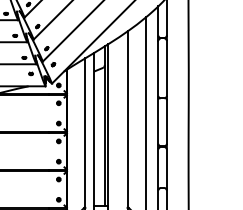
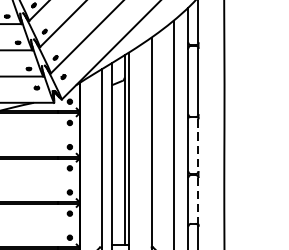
line: (166, 122) -> (198, 145), solid -> dashed
line: (166, 169) -> (198, 201), solid -> dashed

